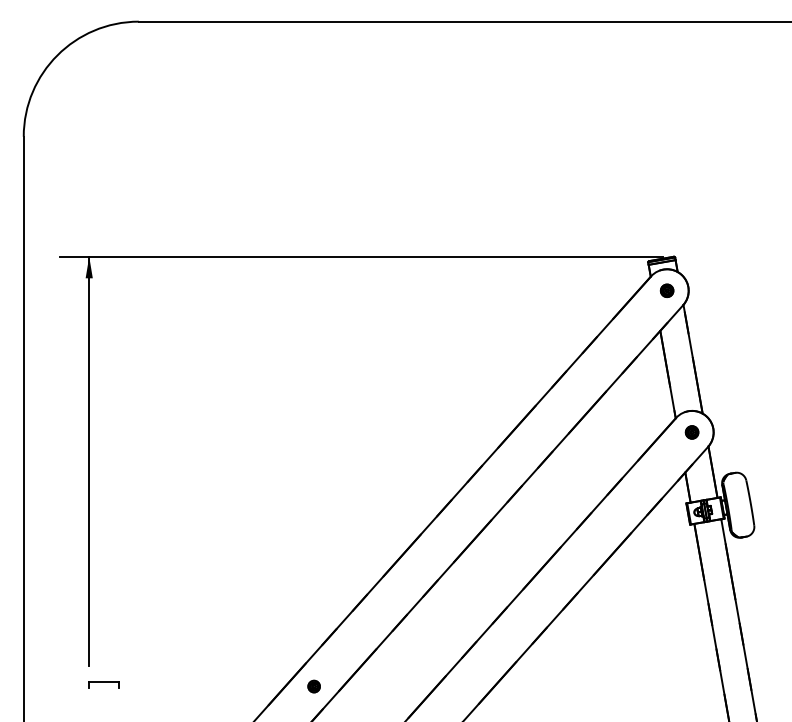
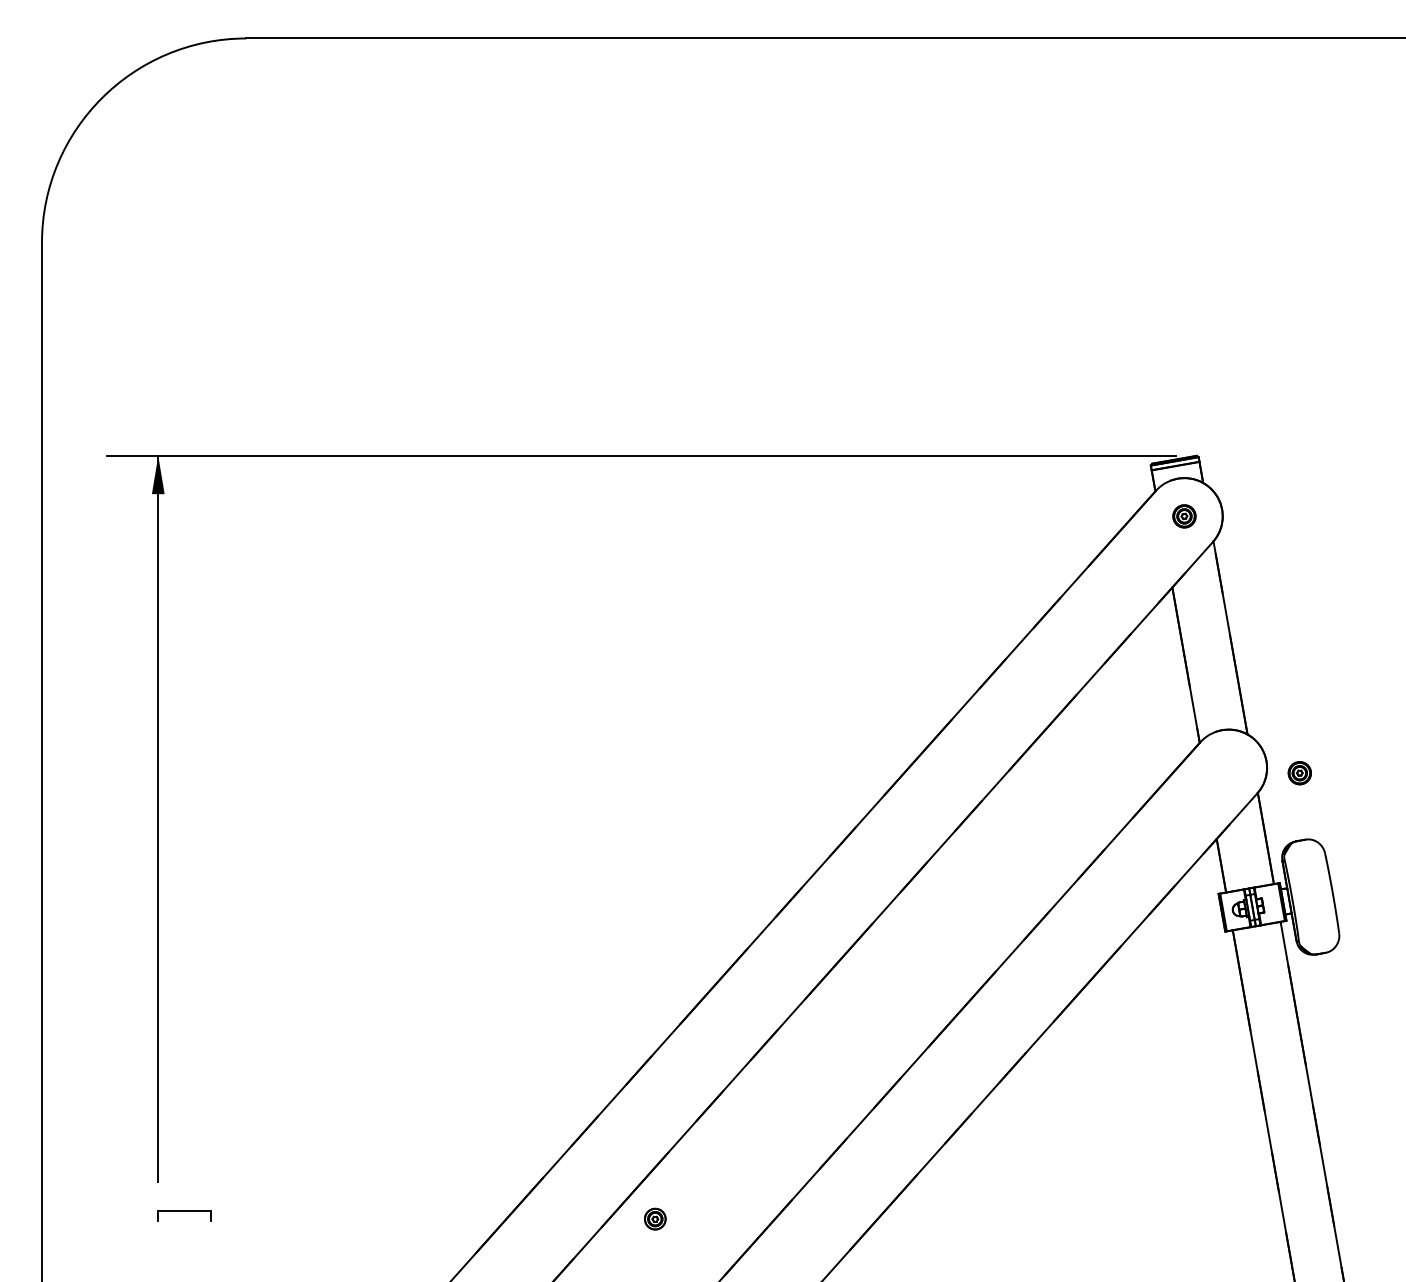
part: (691, 432) -> (1298, 773), moved
part: (313, 686) -> (654, 1218), moved

